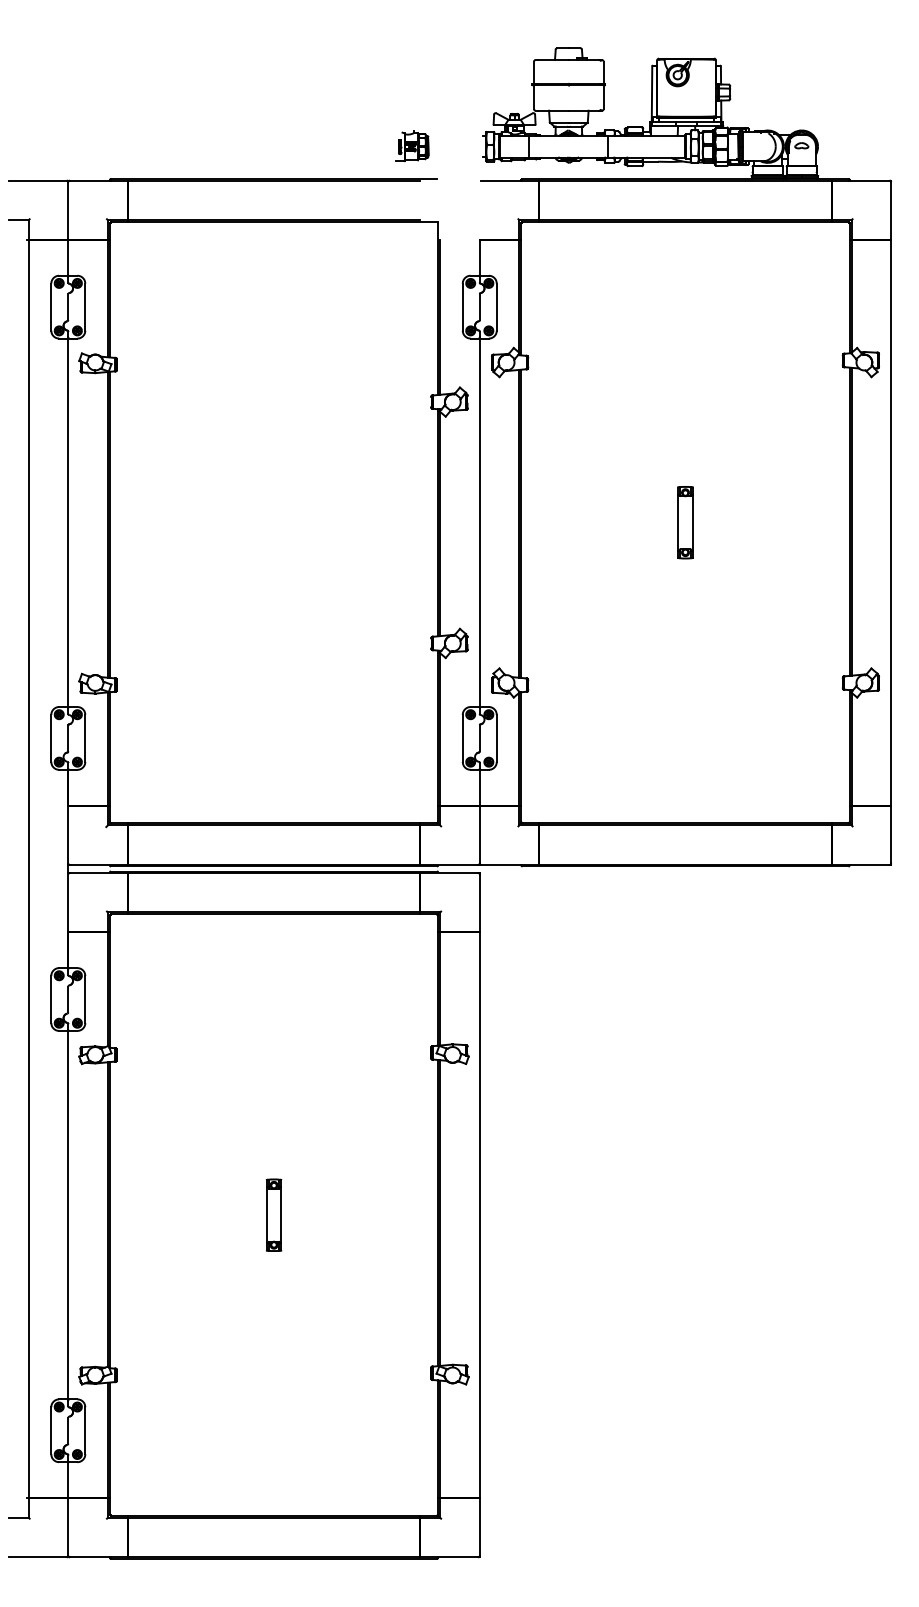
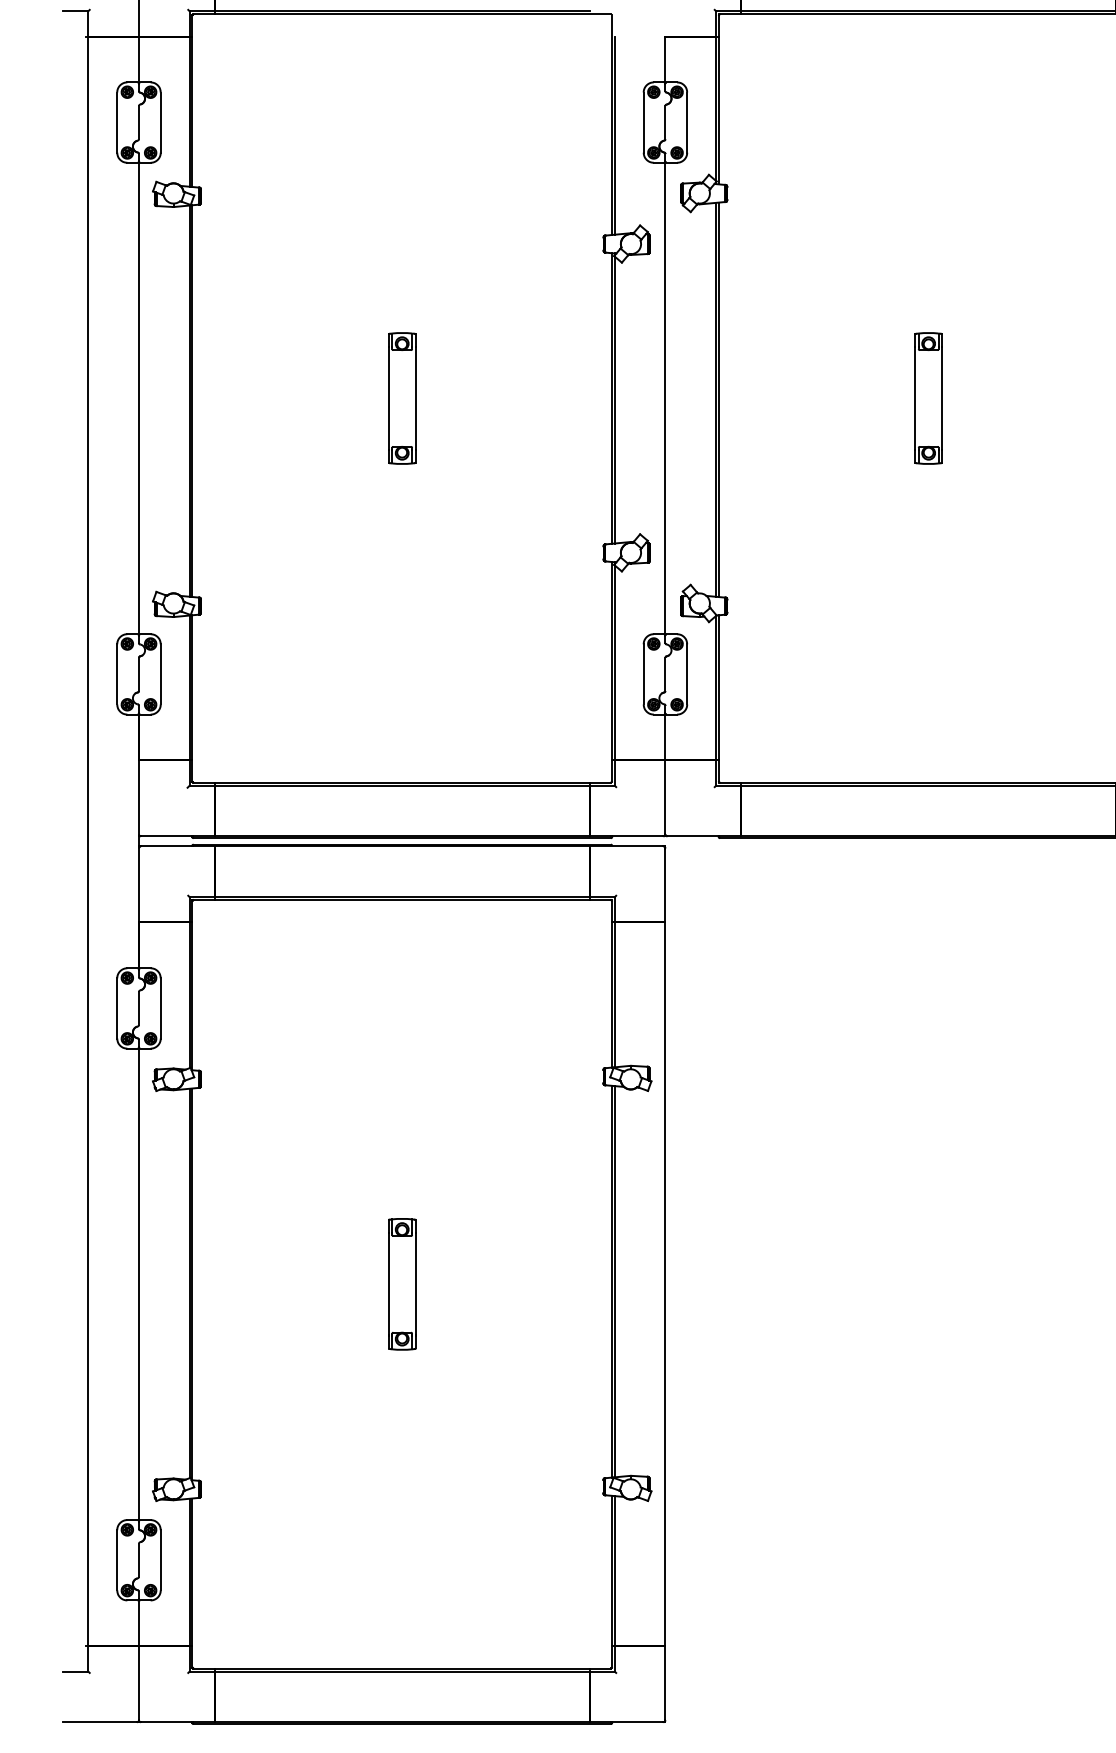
part: (273, 522) -> (401, 398), added
part: (685, 522) -> (928, 398), size x1.43
part: (273, 1215) -> (401, 1284), size x1.43

